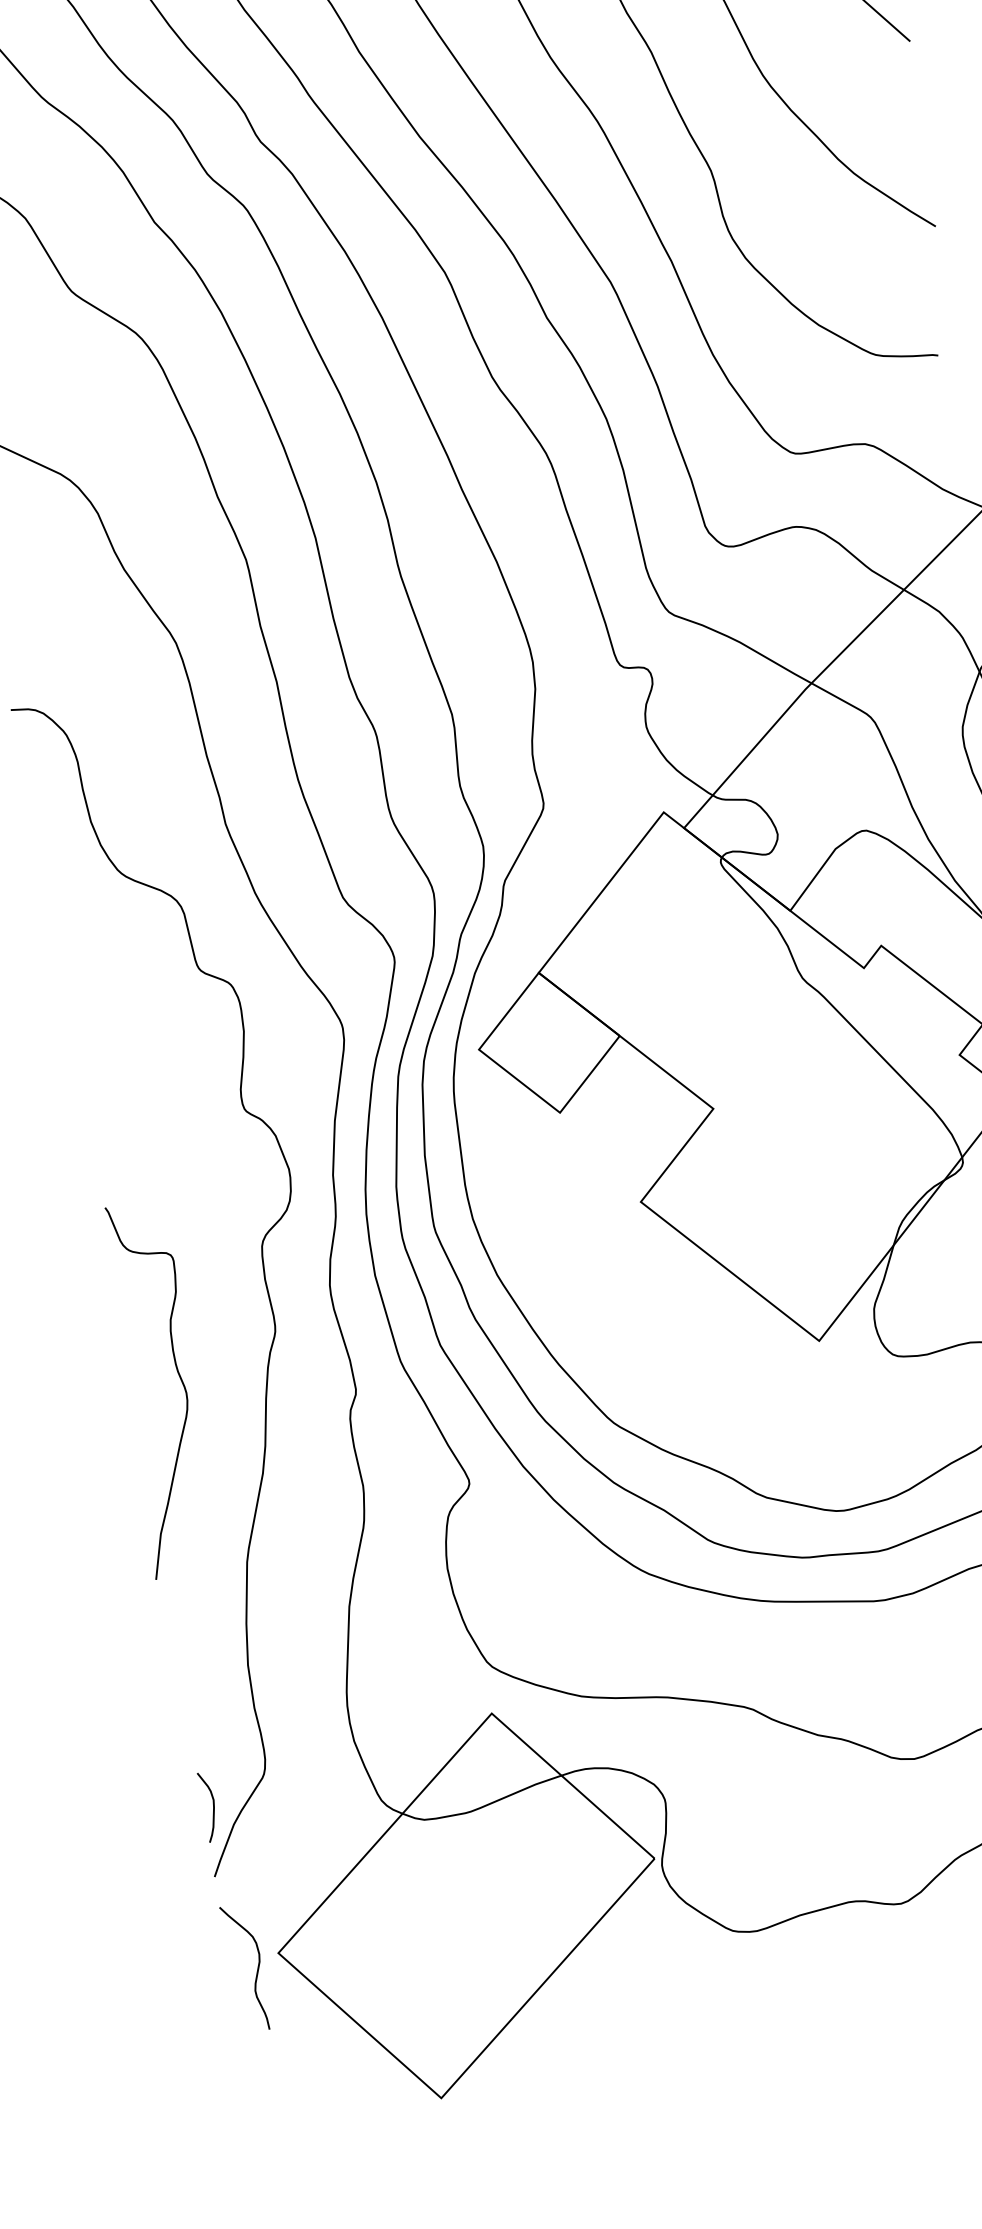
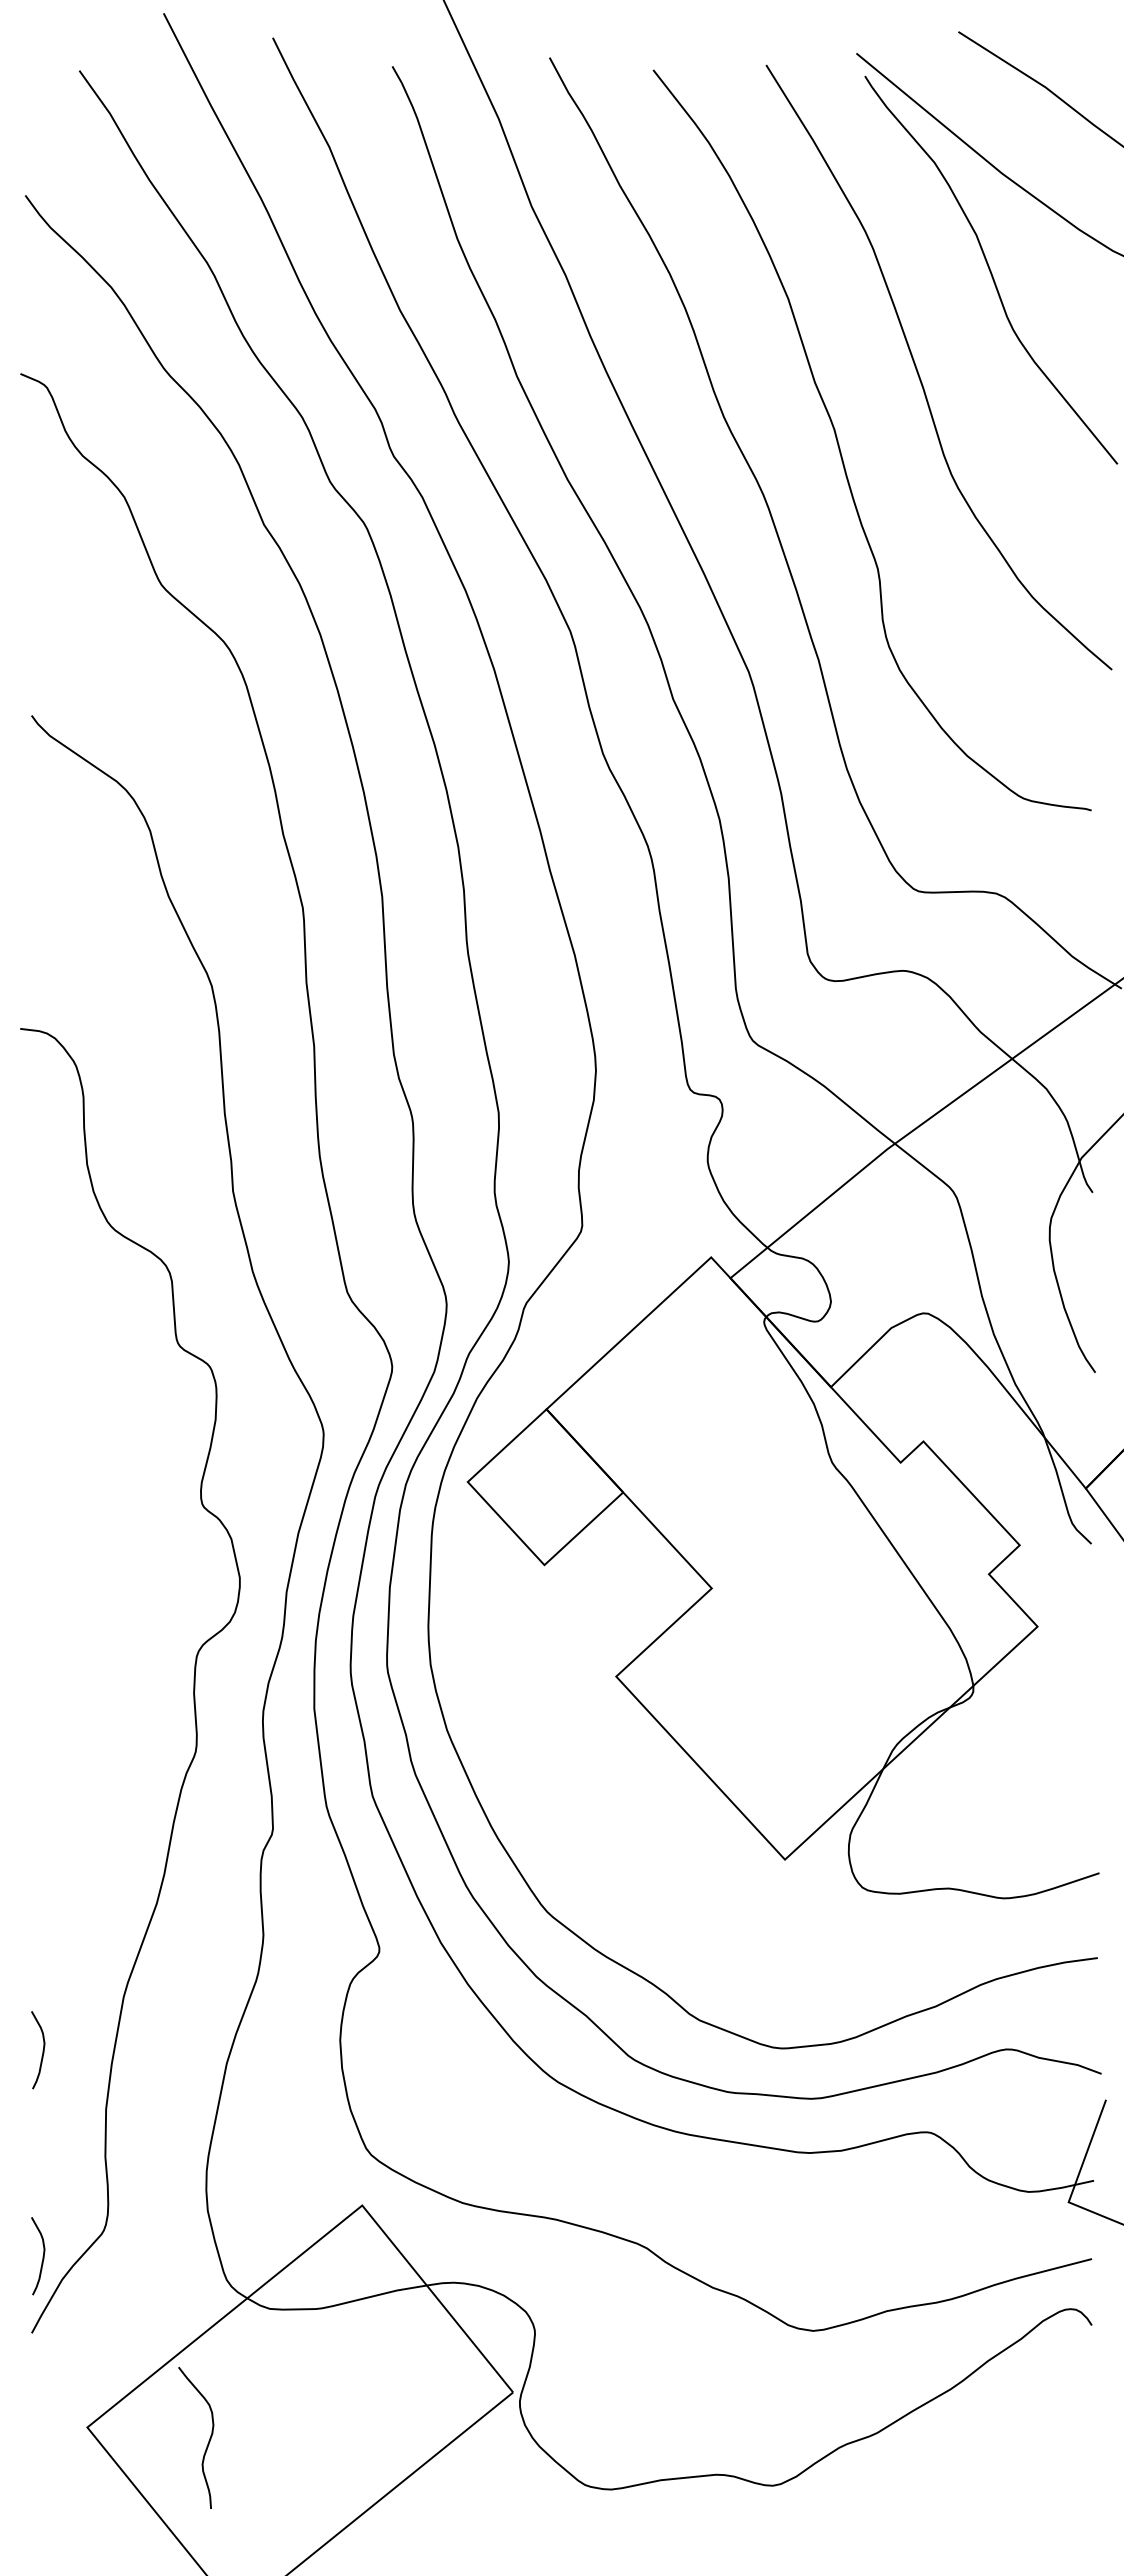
curve: (179, 1378) -> (83, 1785), removed
curve: (182, 1622) -> (42, 2050), added
curve: (257, 1968) -> (208, 2440), moved

